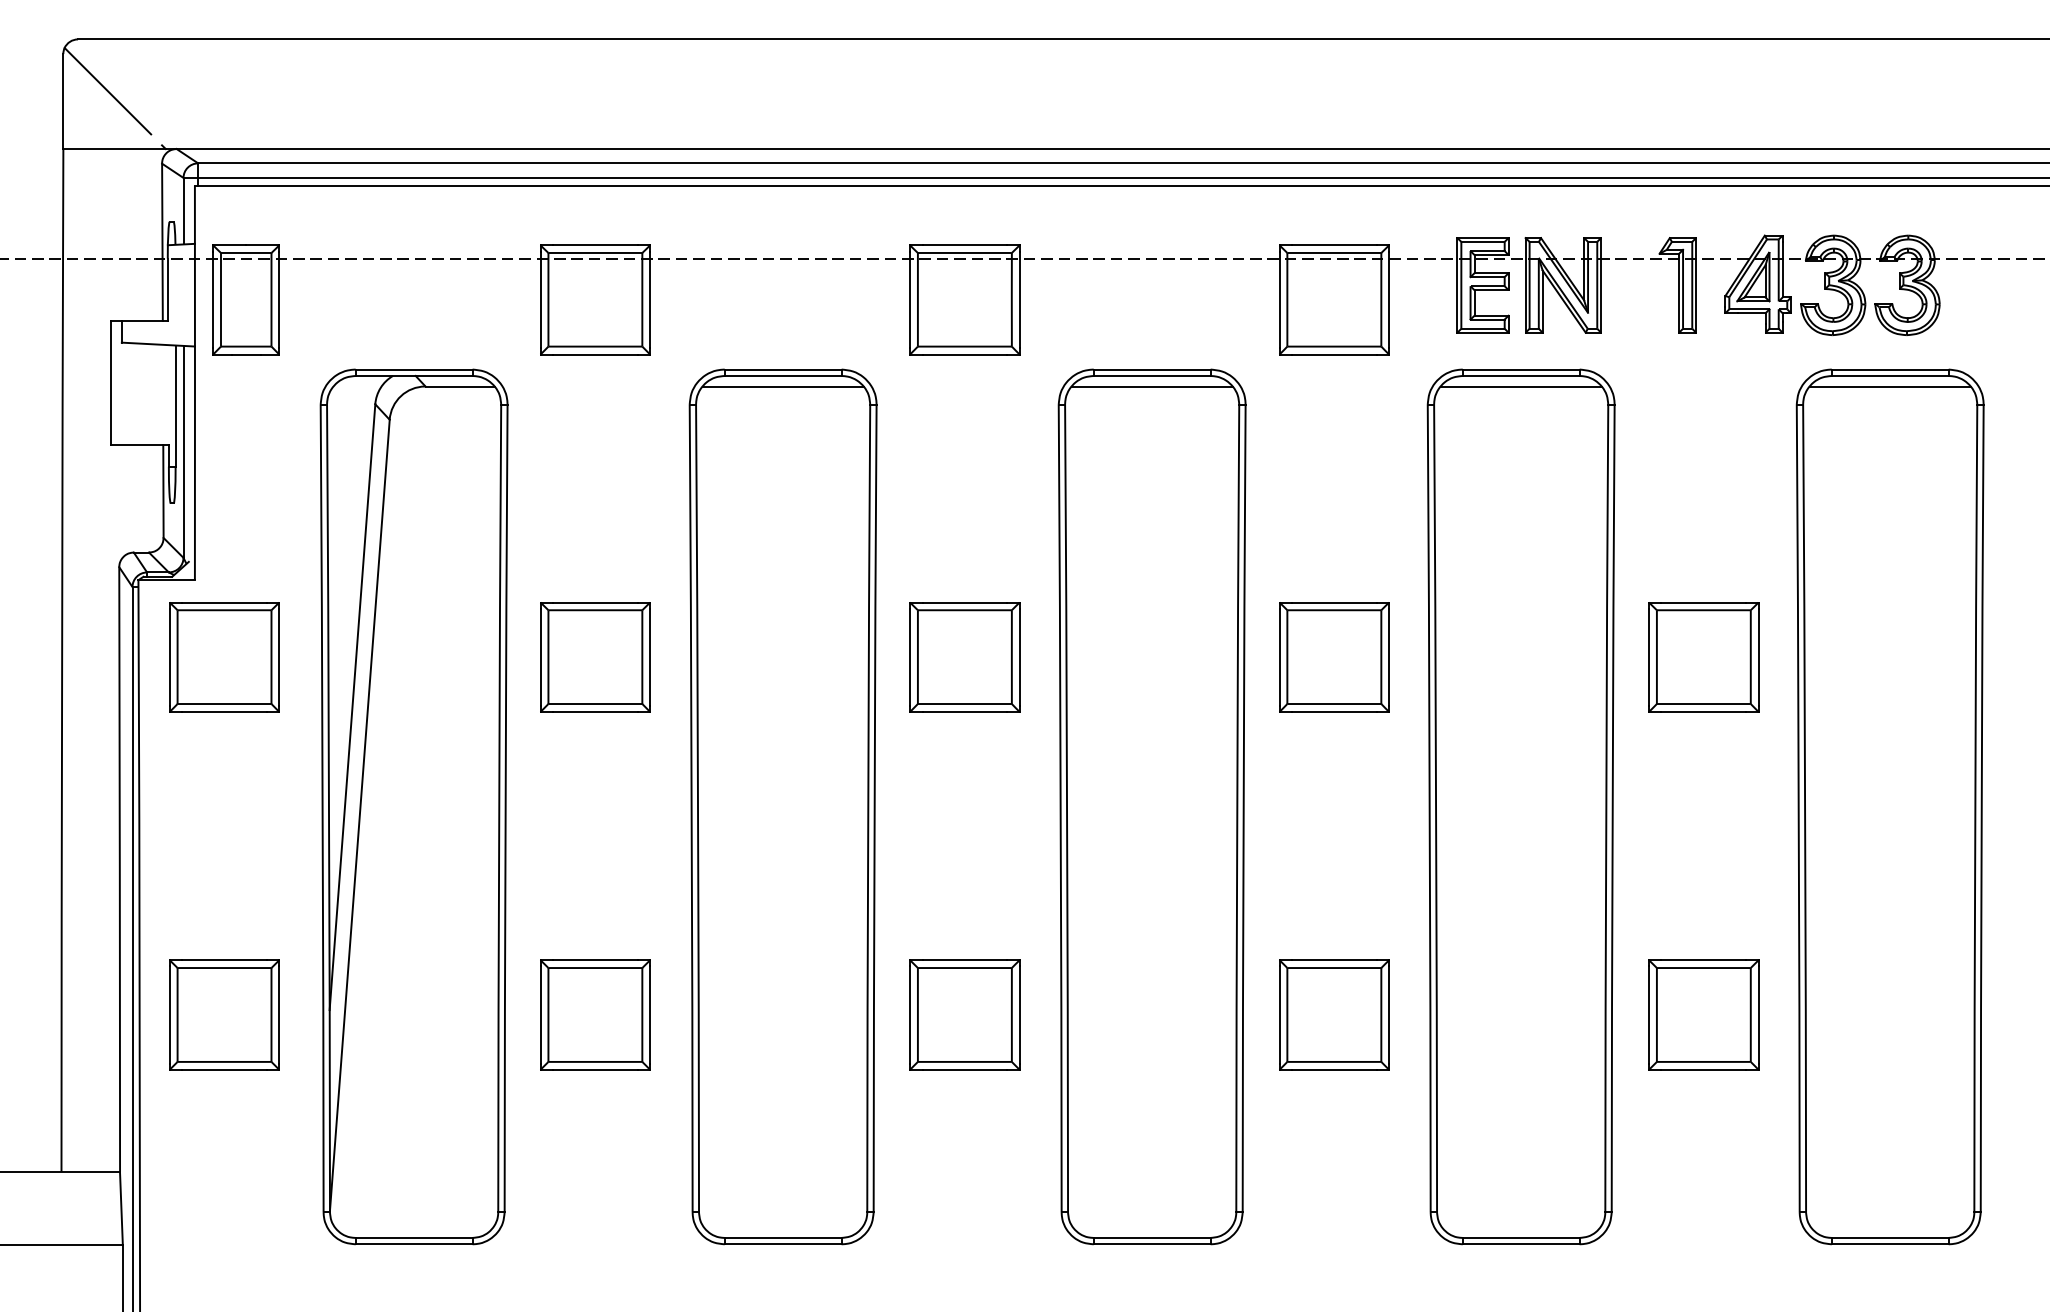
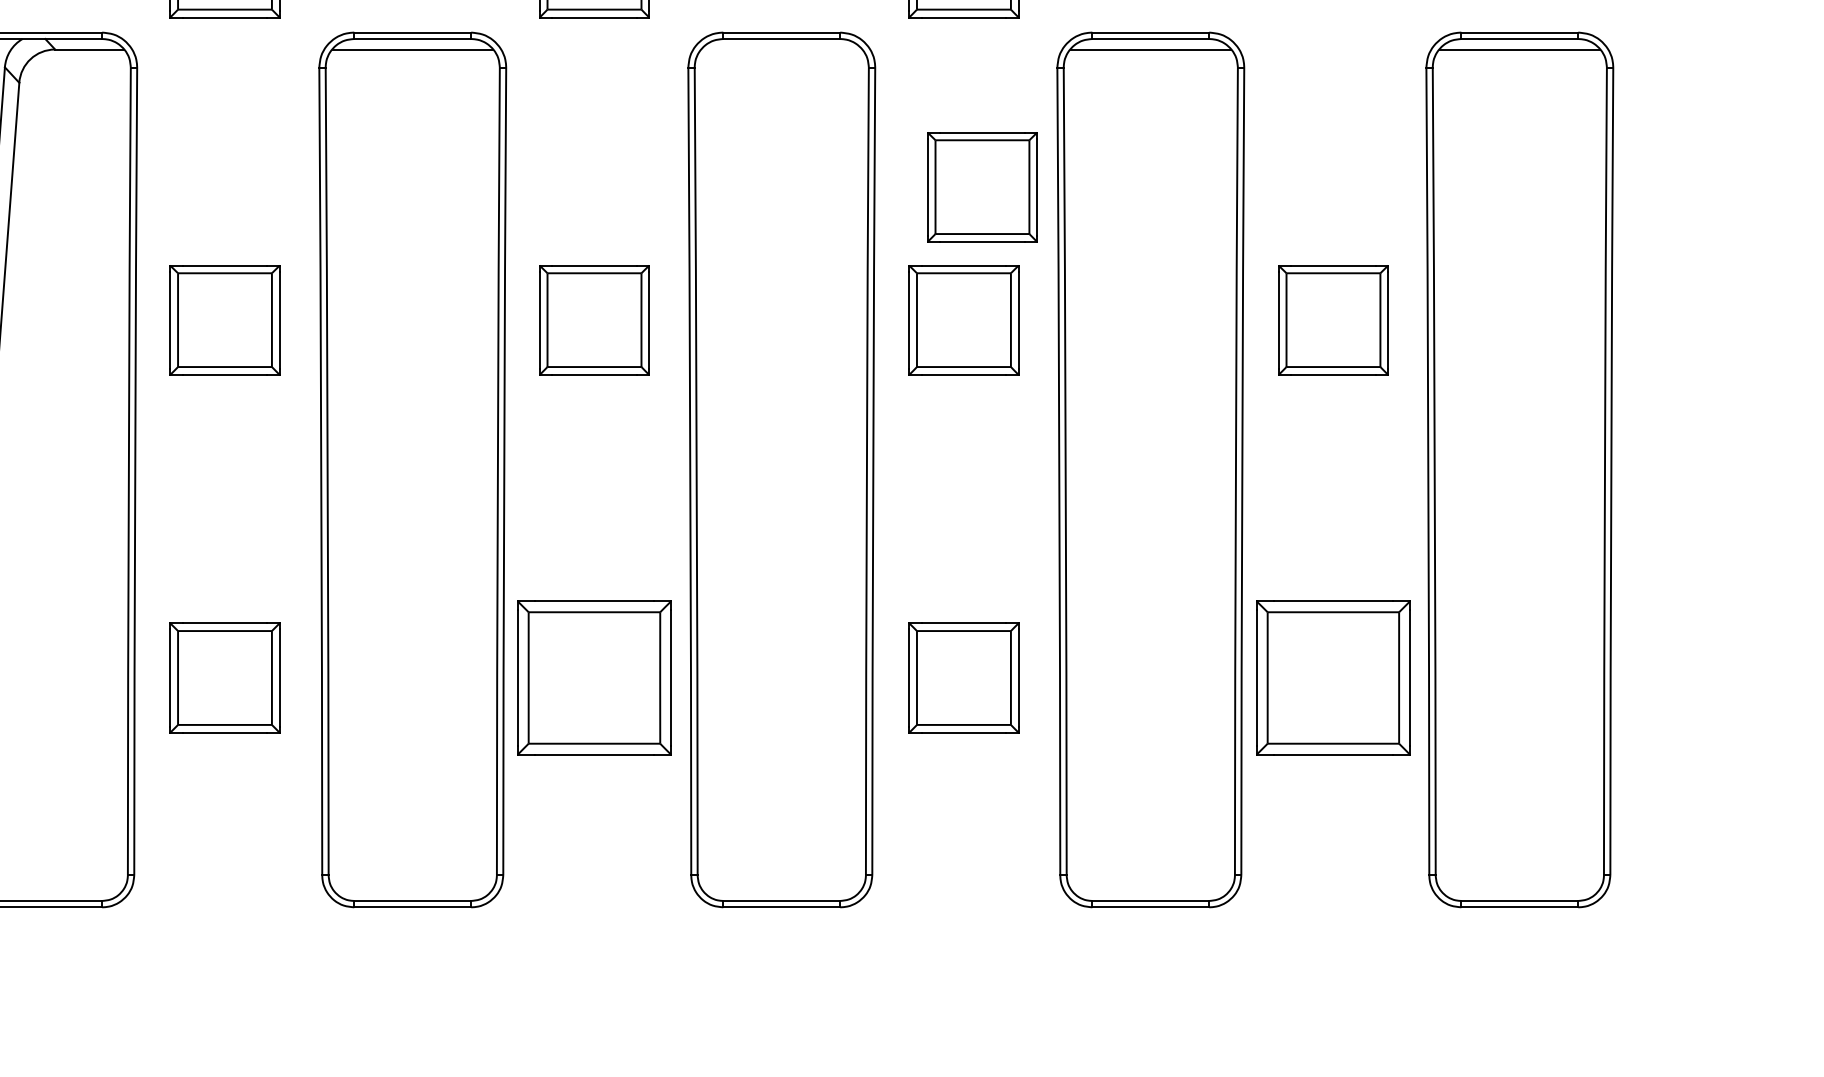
line: (1152, 386) -> (782, 49), removed
part: (1352, 524) -> (982, 187), added
part: (964, 1014) -> (594, 677), size x1.4
part: (1703, 1014) -> (1333, 677), size x1.4

